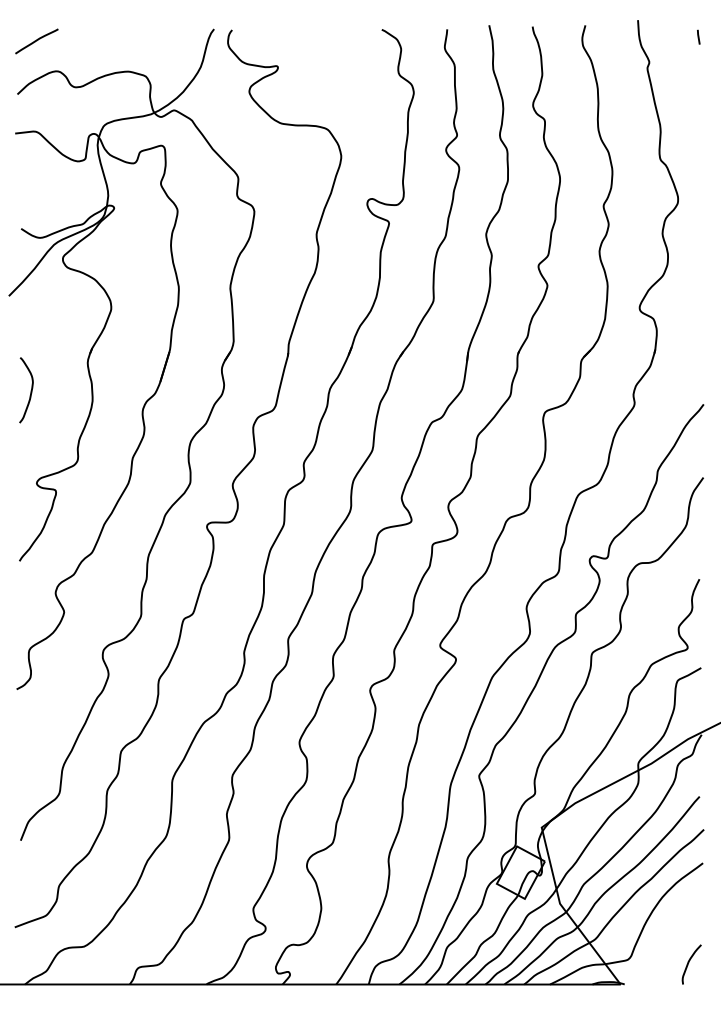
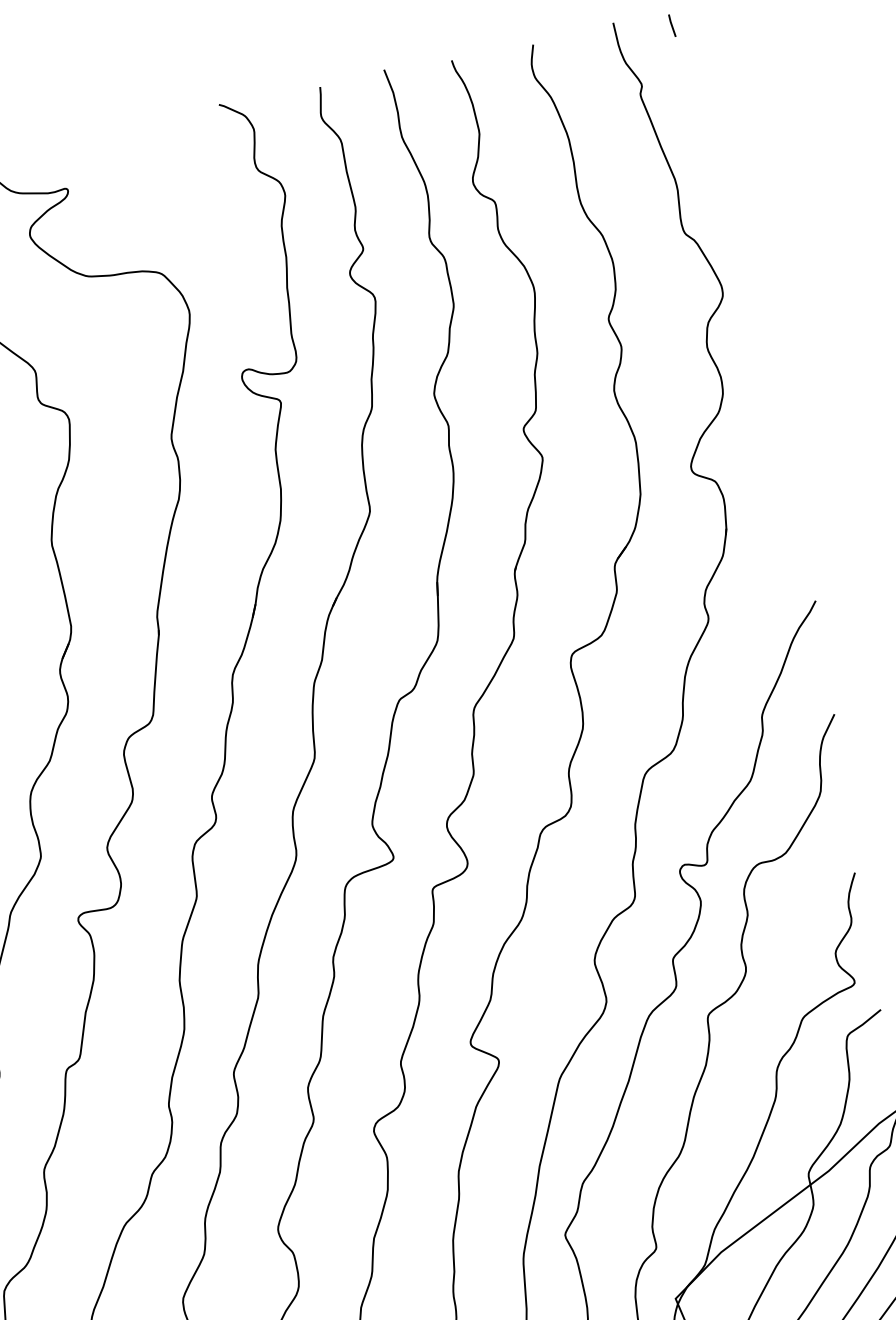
line: (698, 36) -> (671, 24), moved

